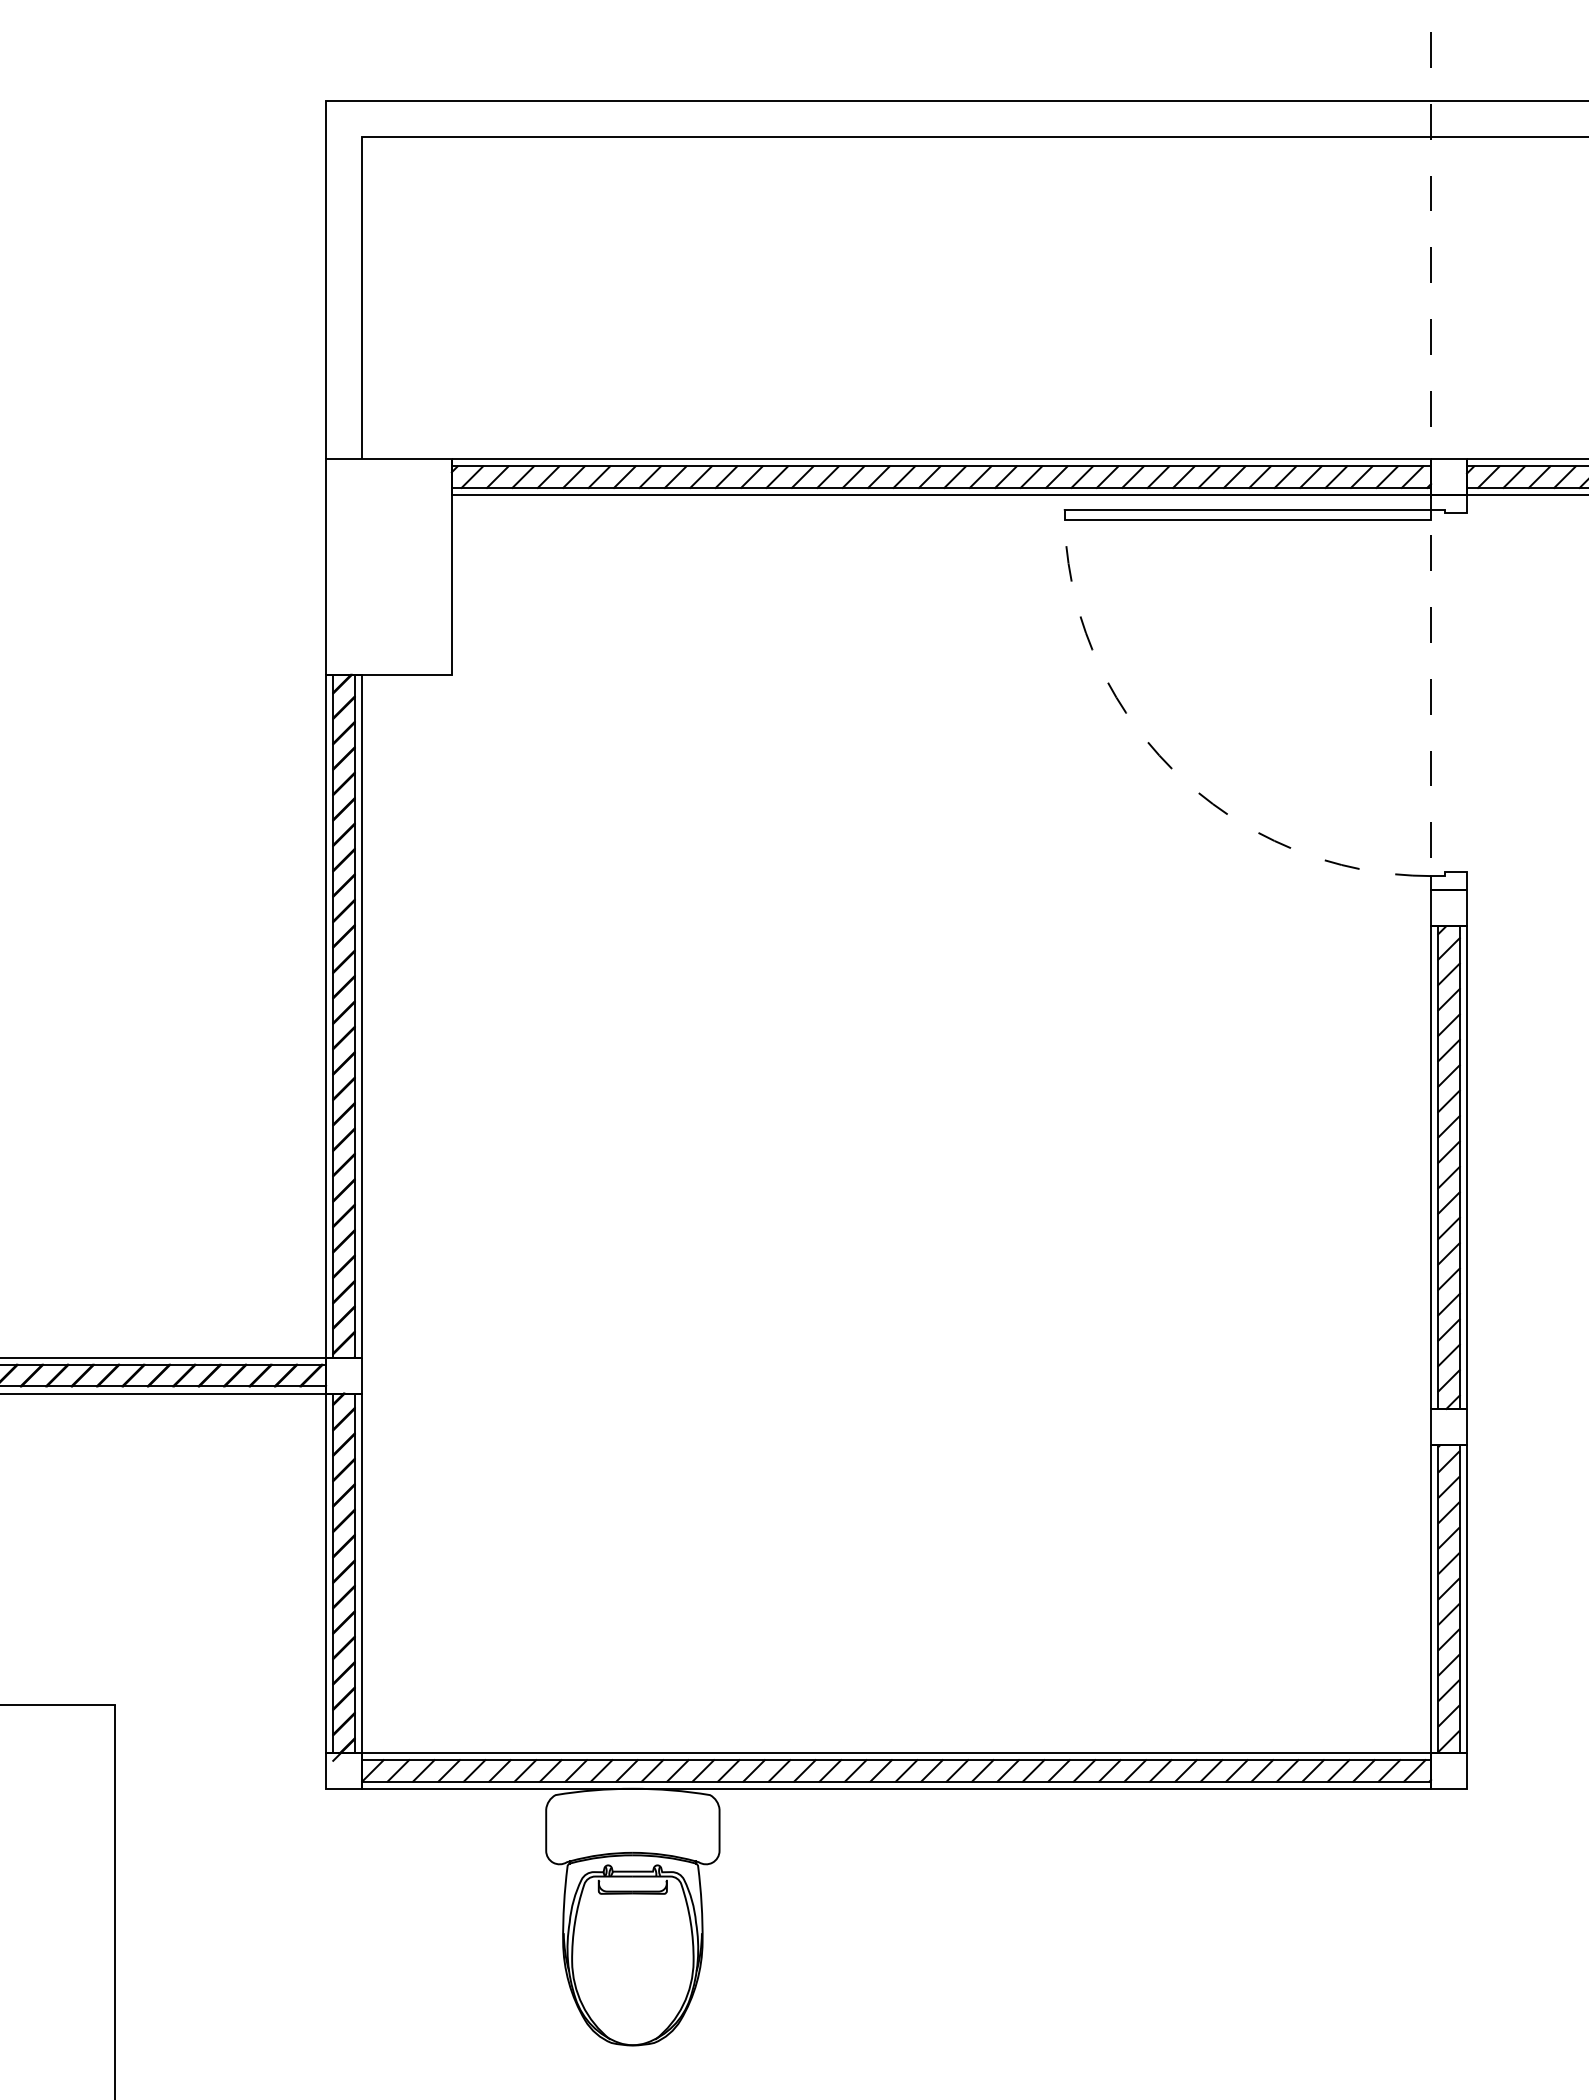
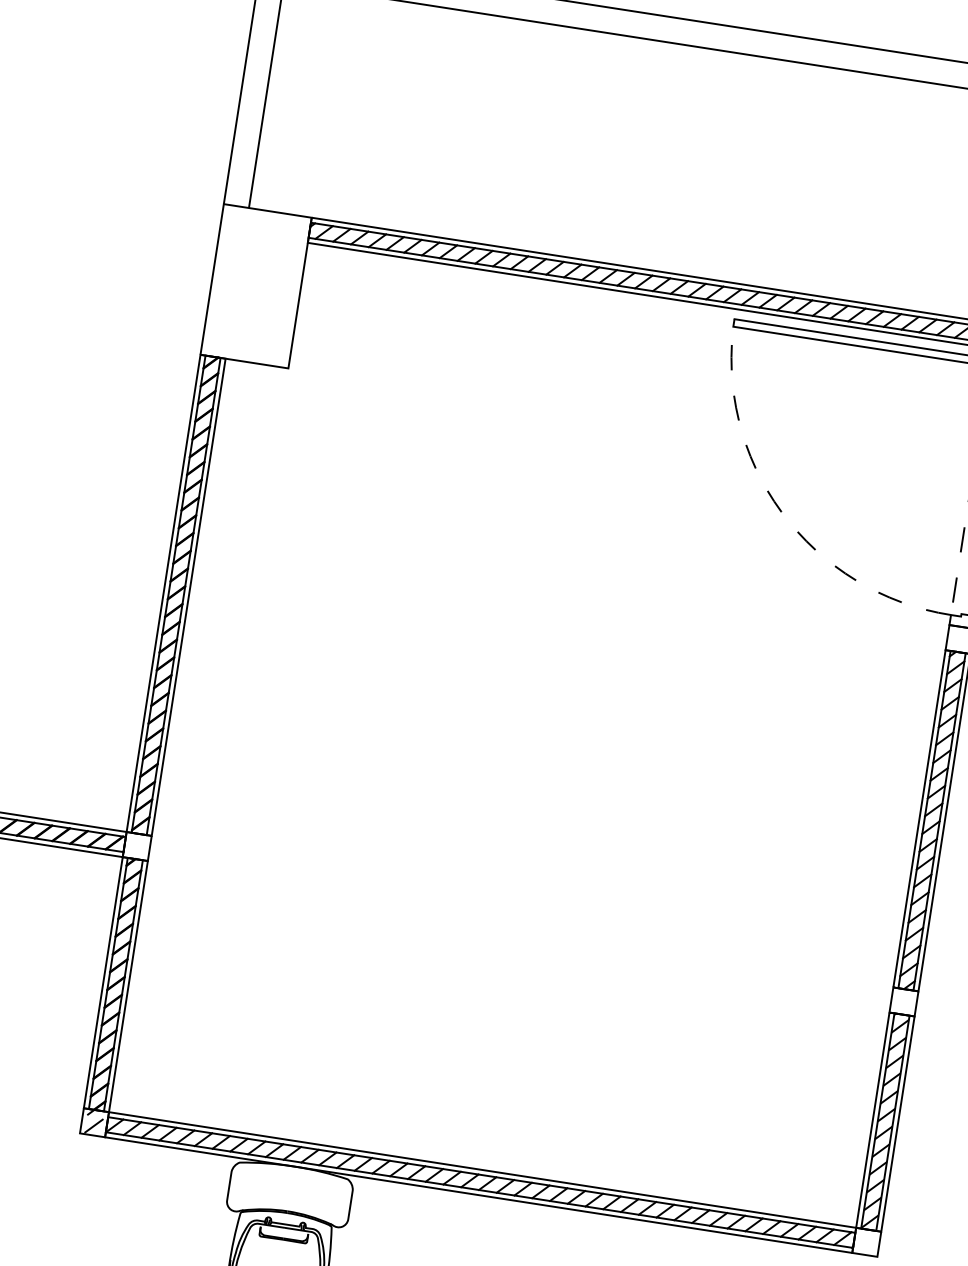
line: (343, 1775) -> (93, 1125), added

